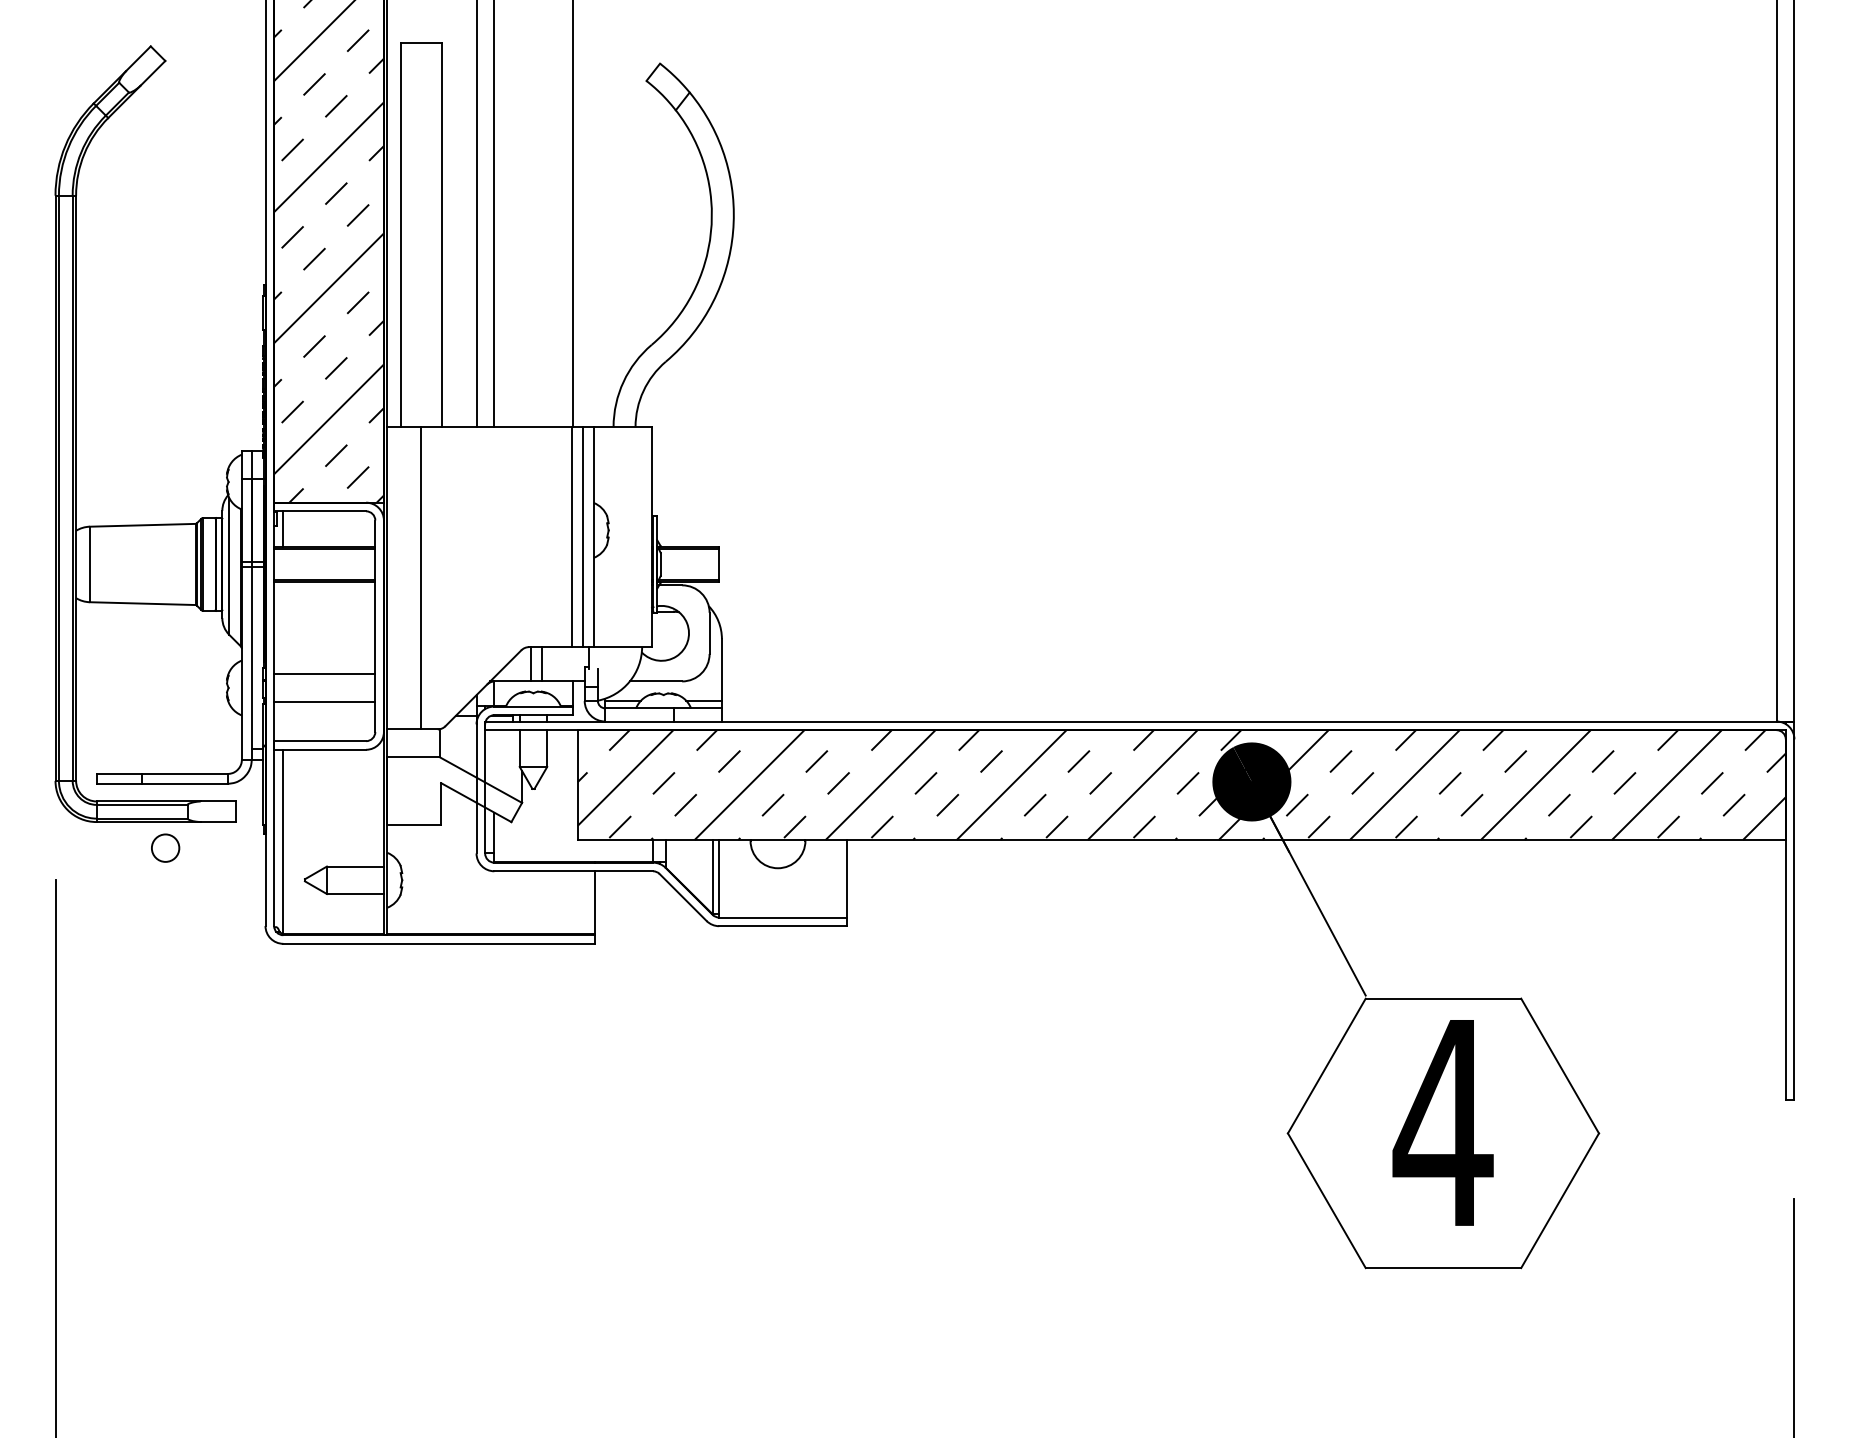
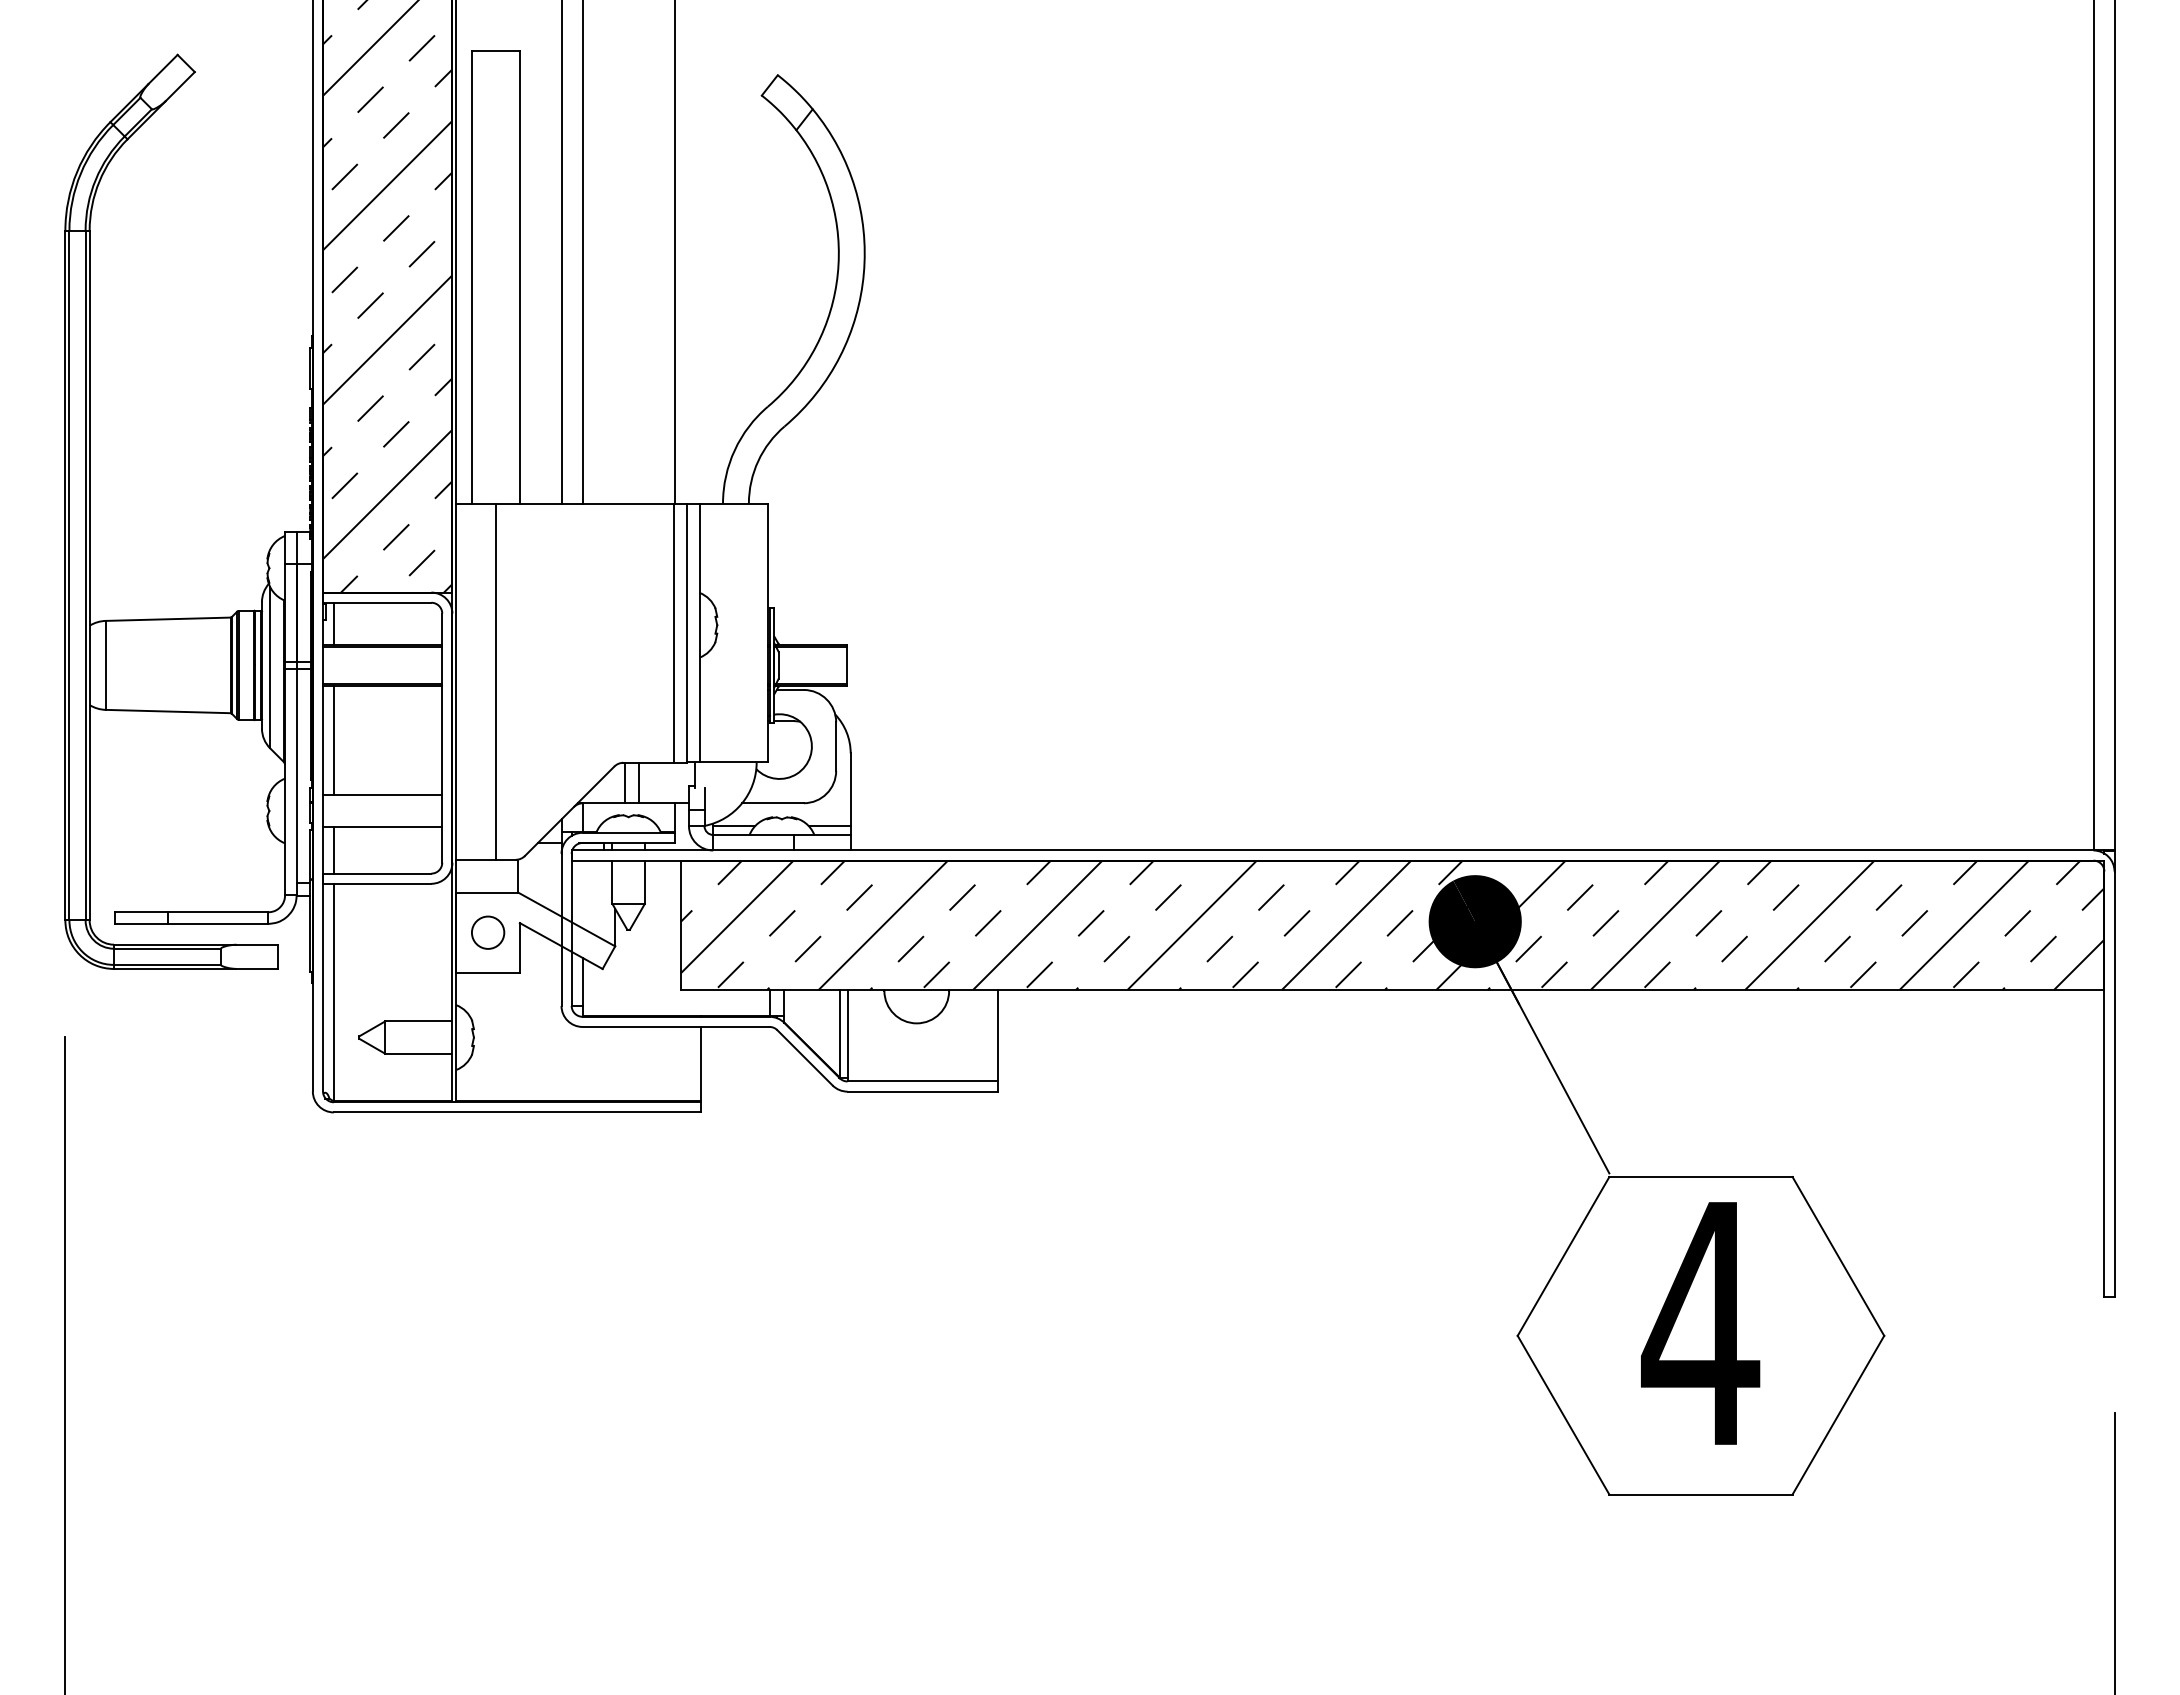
line: (283, 627) -> (333, 739), added
line: (283, 721) -> (333, 850), added
circle: (165, 847) -> (488, 932), moved

